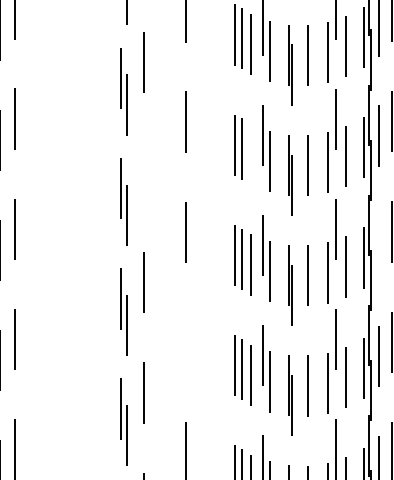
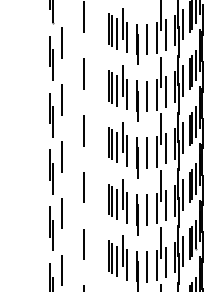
line: (251, 154) -> (117, 147), added
line: (143, 172) -> (61, 156), added
line: (379, 245) -> (183, 194), added
line: (186, 342) -> (83, 244), added

